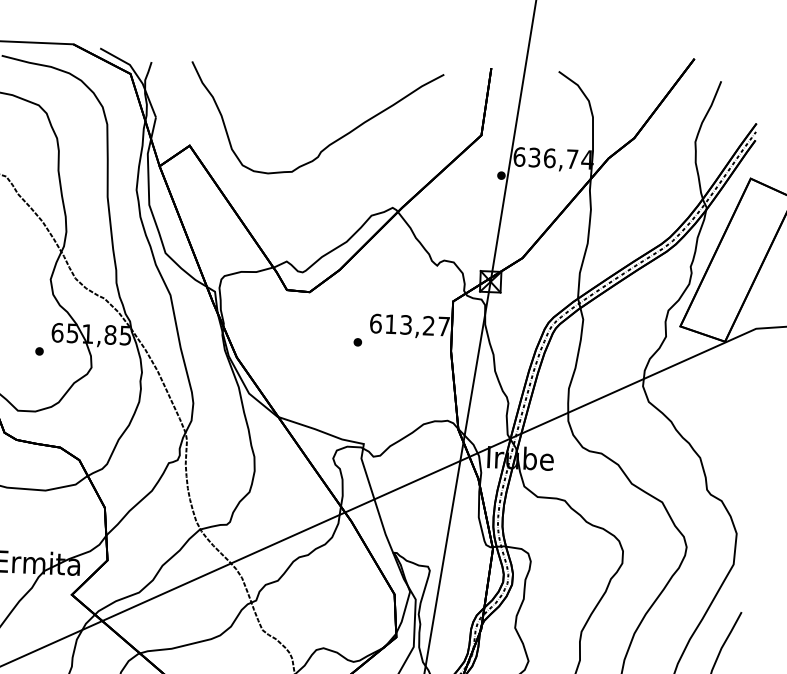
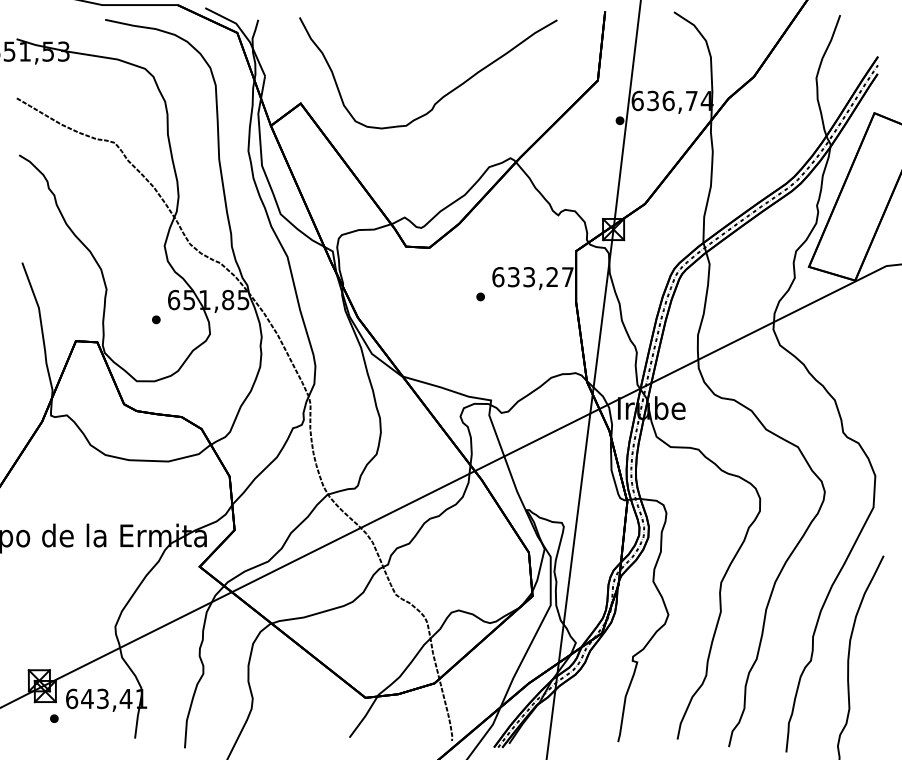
text: (390, 324) -> (513, 277), 613,27 -> 633,27

